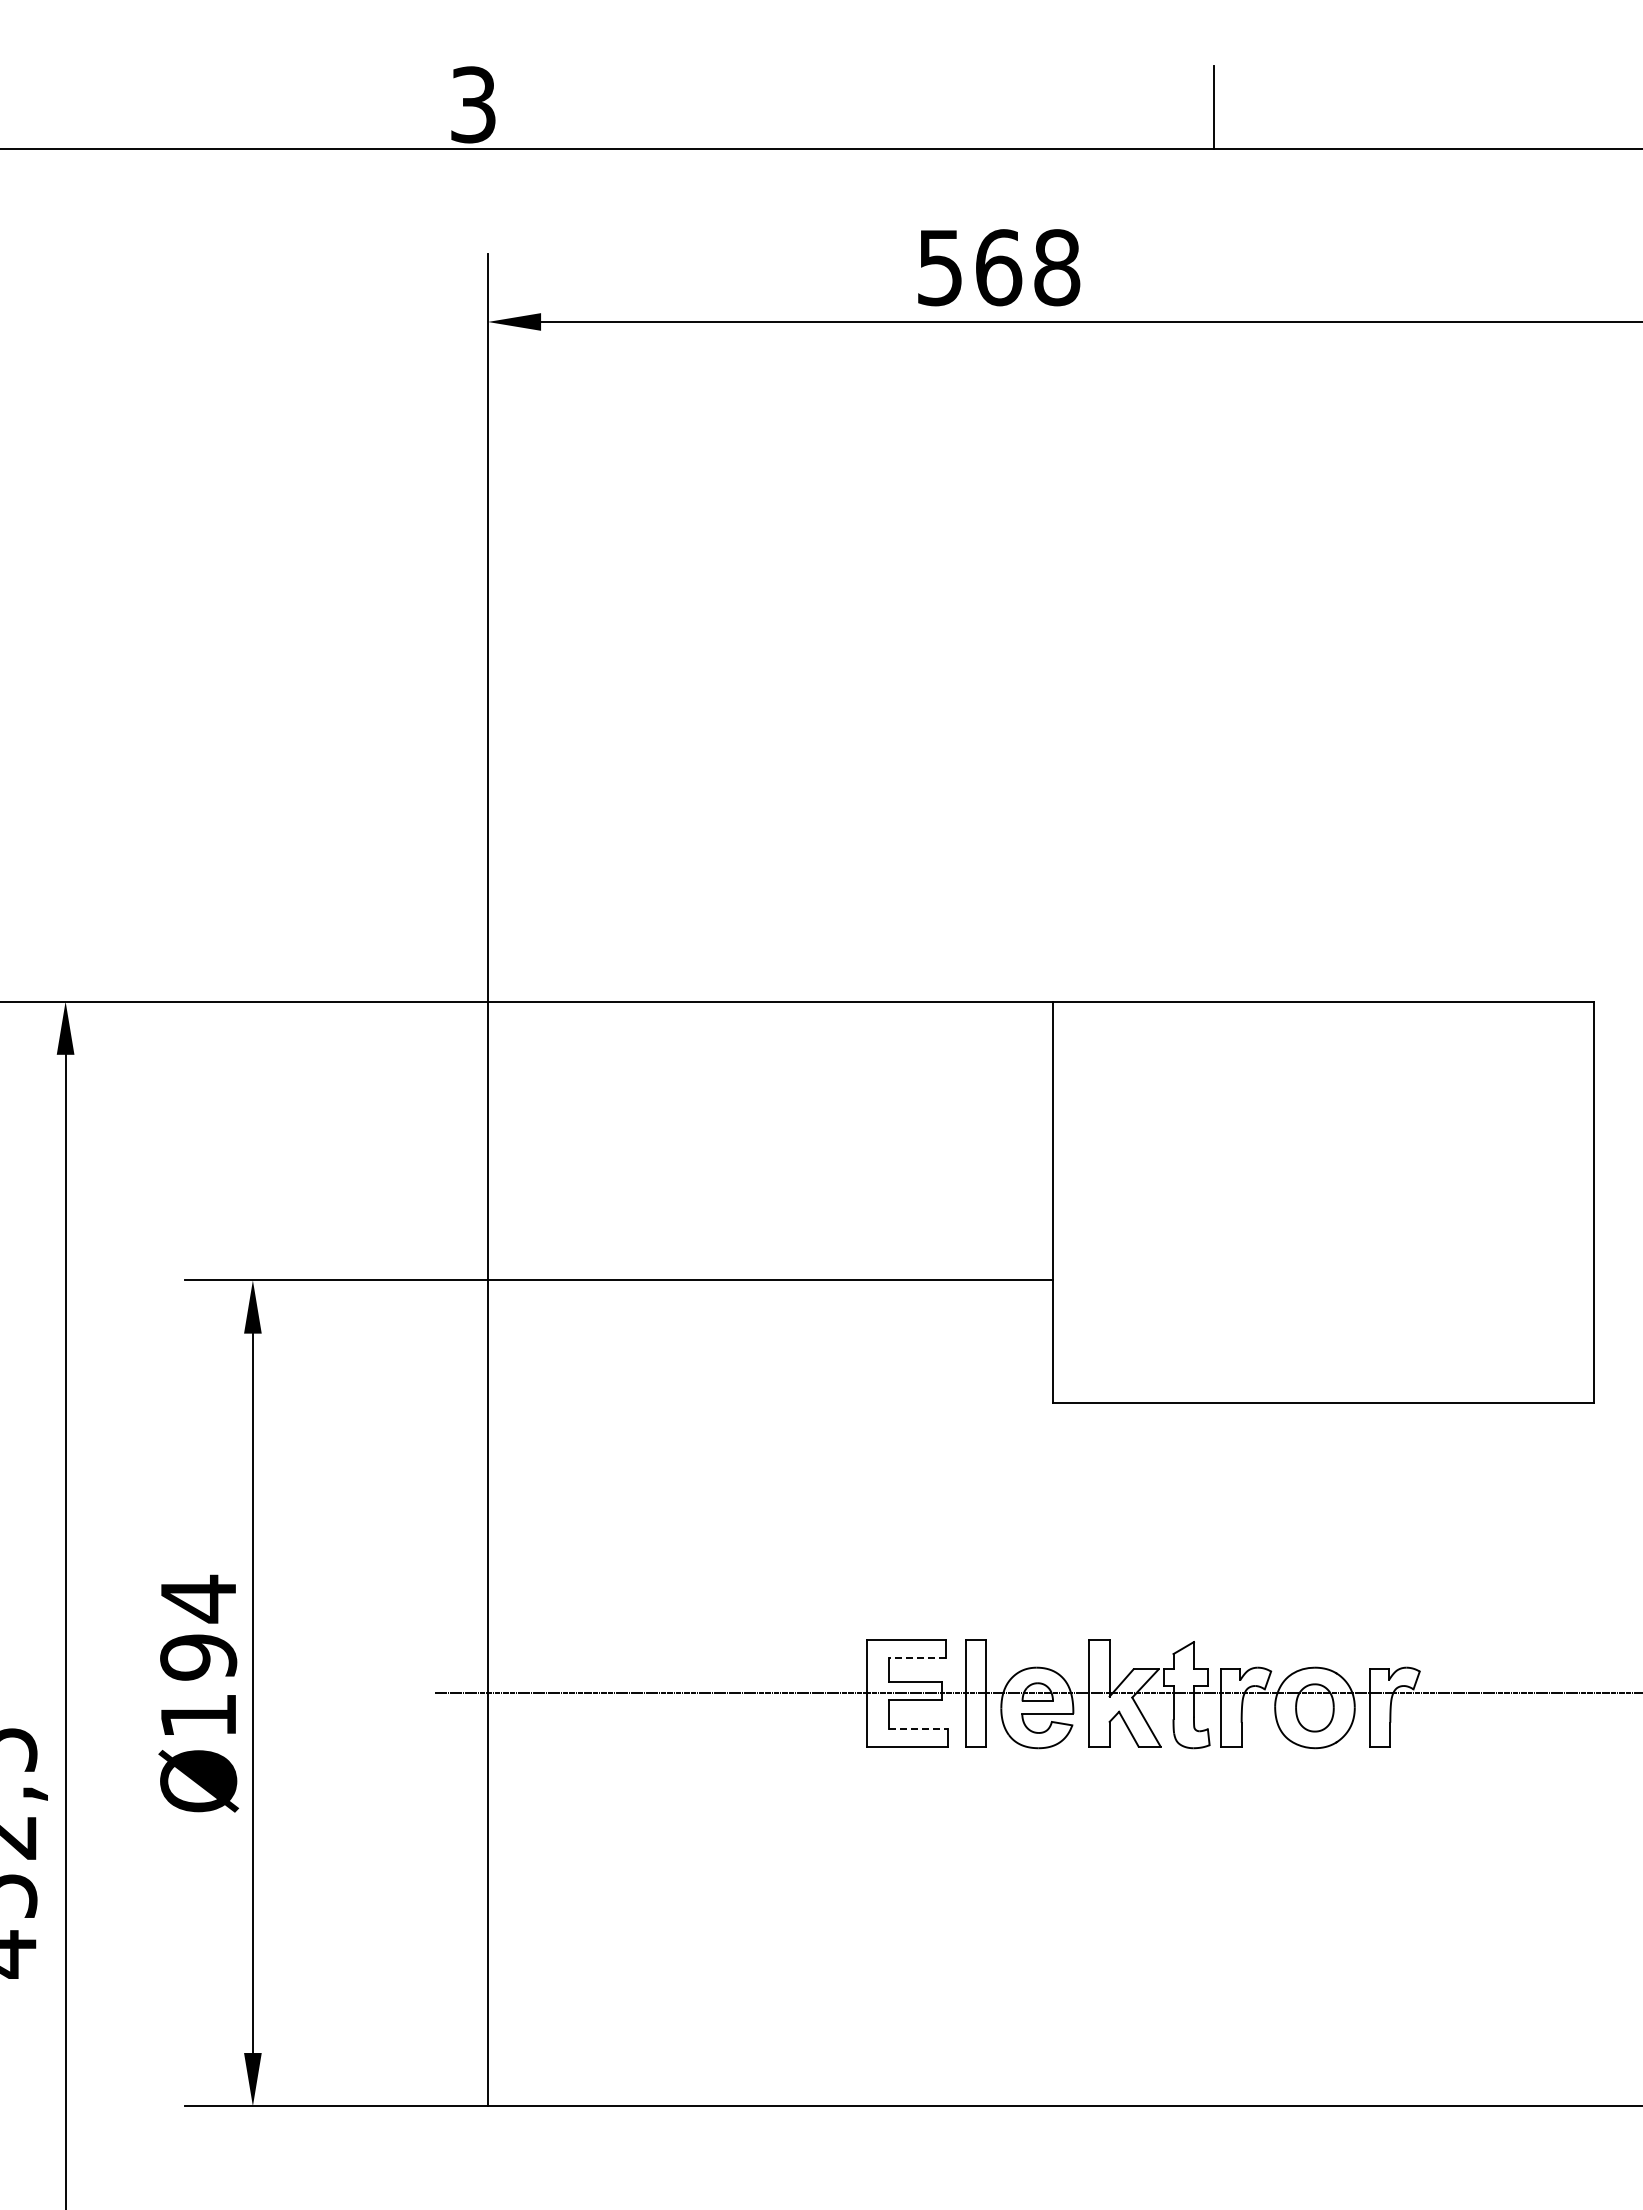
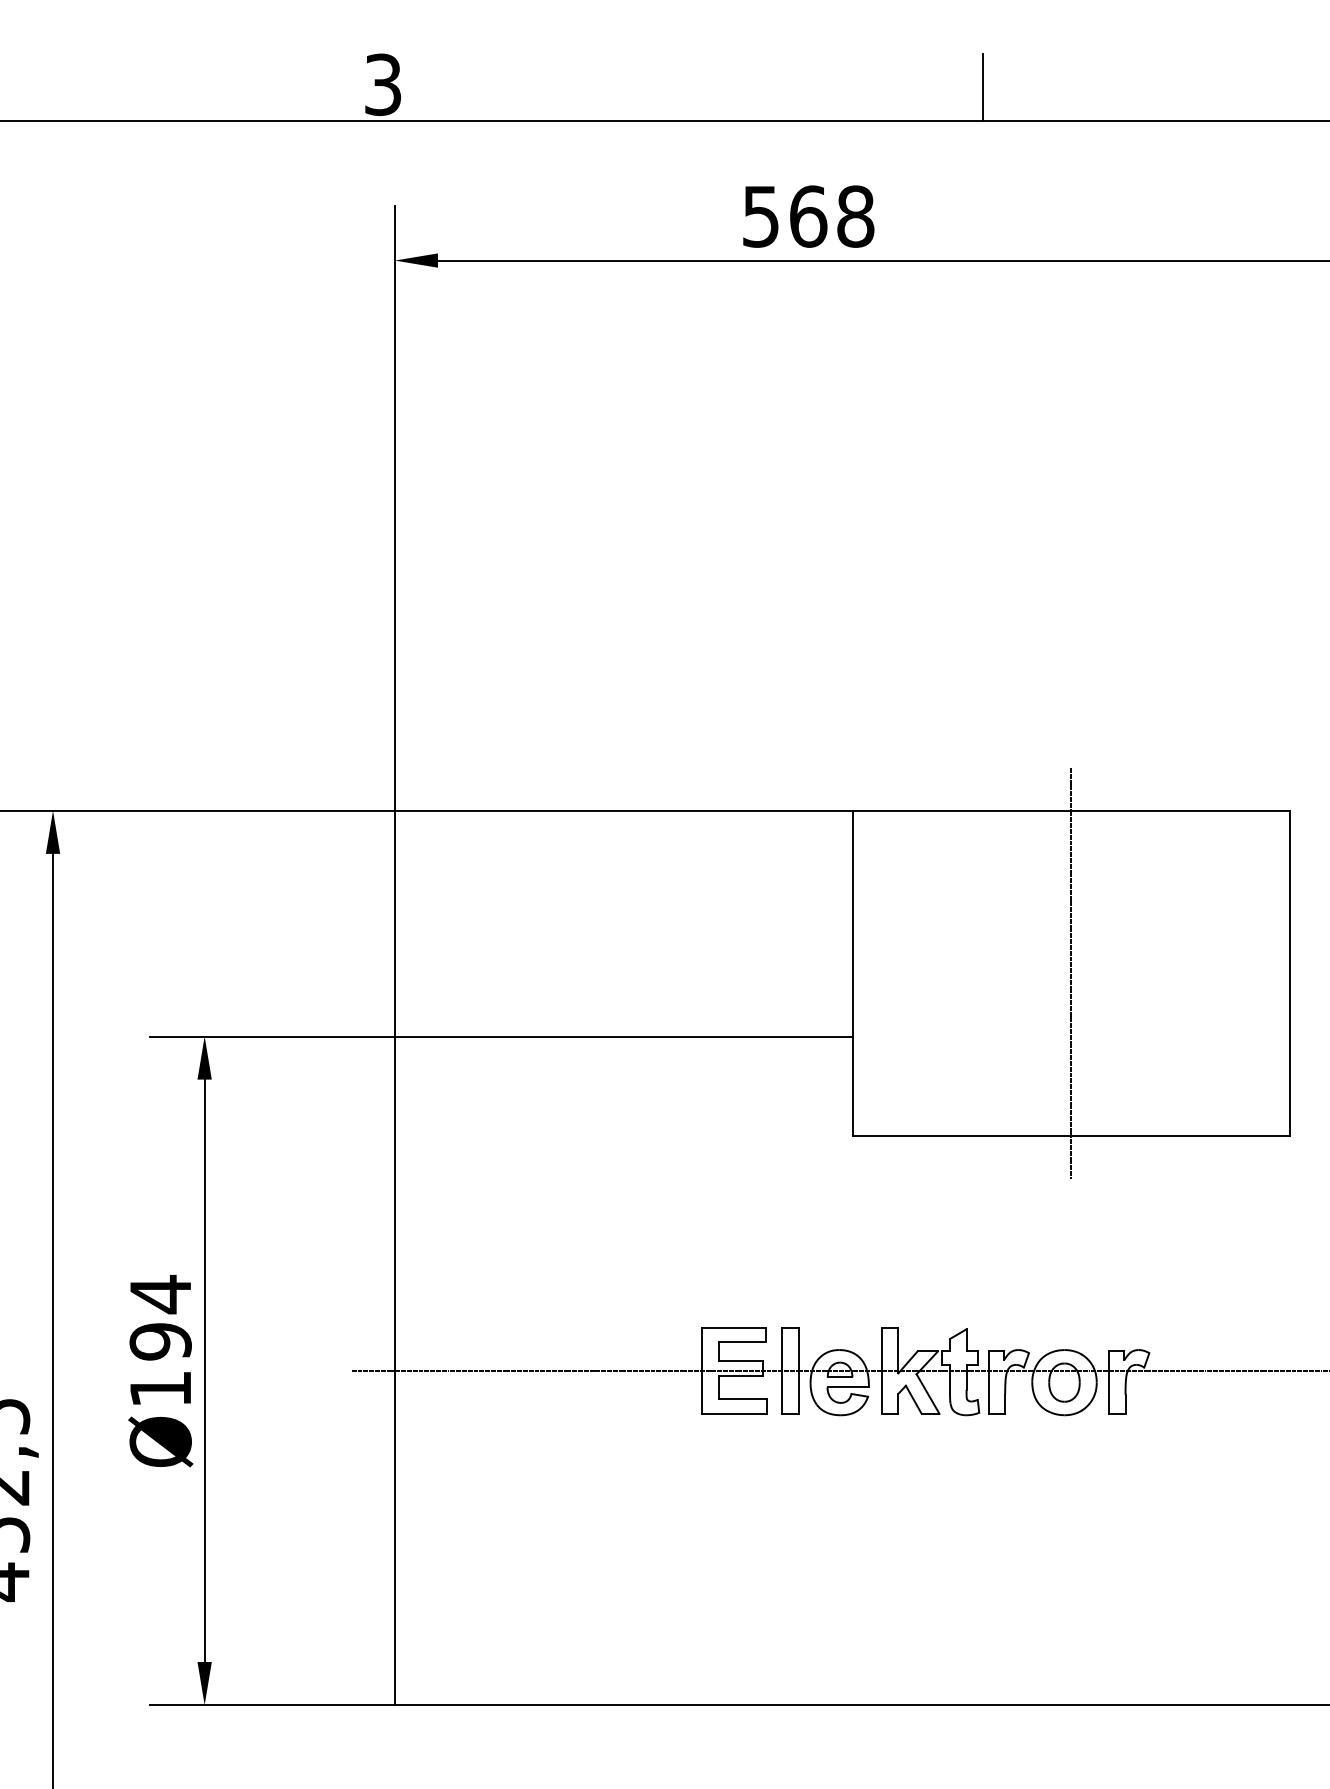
line: (1323, 1202) -> (1071, 973), added
line: (917, 1658) -> (742, 1342), dashed -> solid
line: (918, 1728) -> (743, 1399), dashed -> solid

